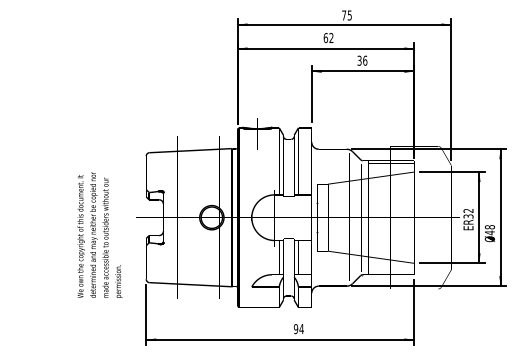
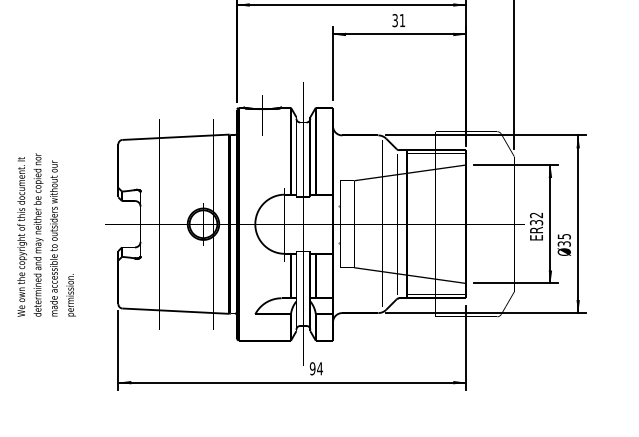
text: (365, 60) -> (402, 20), 36 -> 31
text: (489, 230) -> (563, 240), 48 -> 35
text: (99, 234) -> (45, 234), moved

